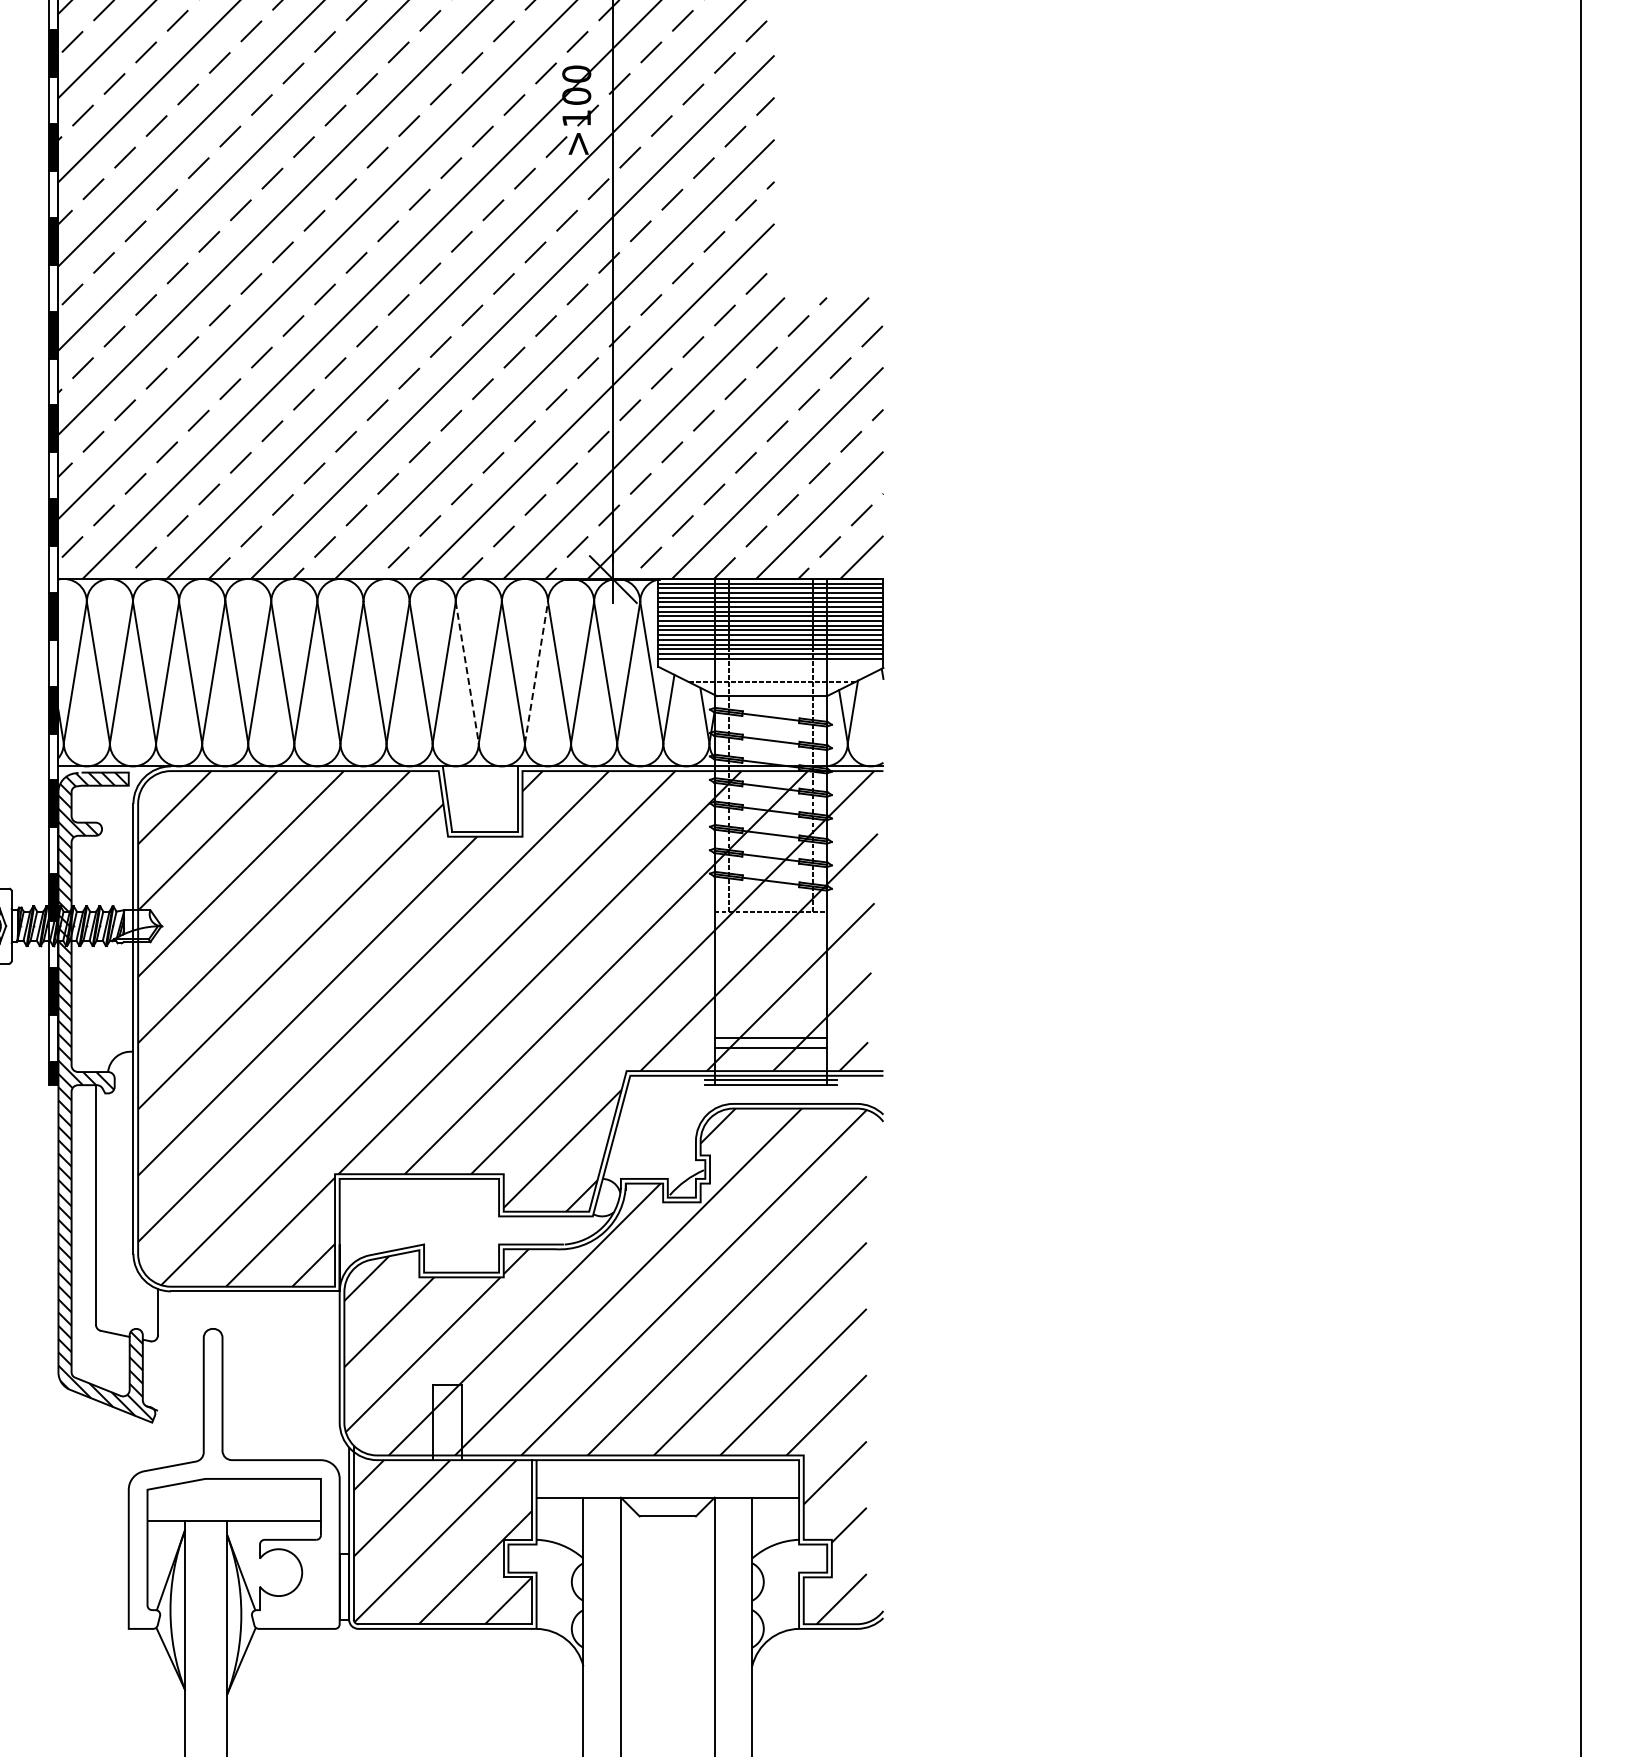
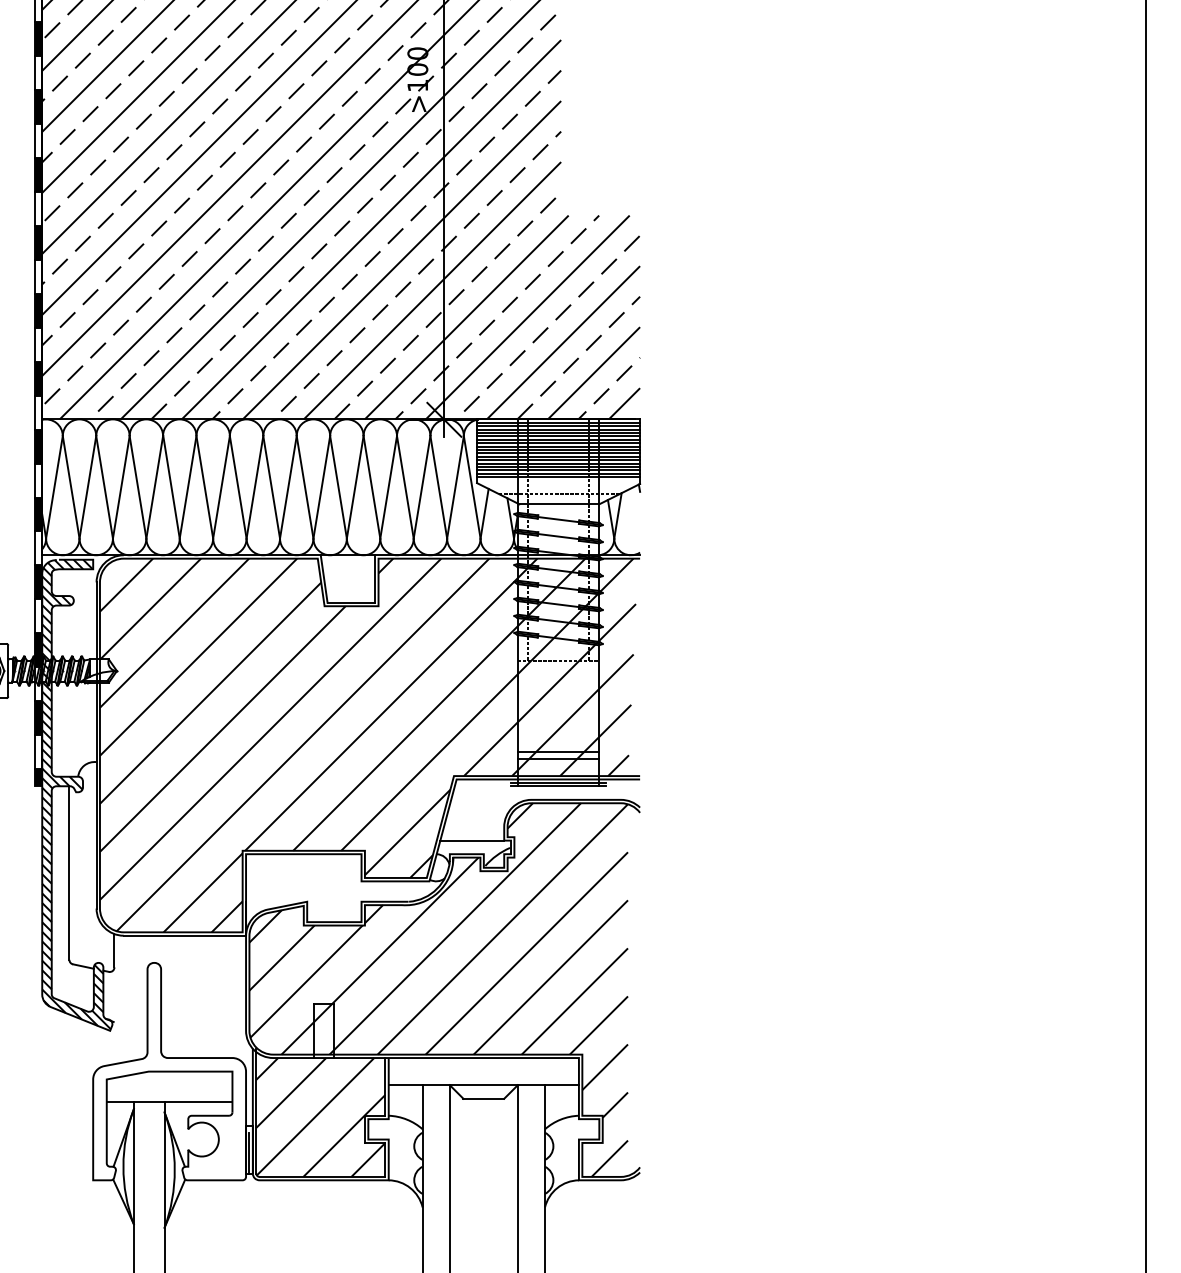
line: (467, 672) -> (338, 487), dashed -> solid
line: (536, 672) -> (388, 487), dashed -> solid
line: (651, 1160) -> (472, 840), added
line: (344, 1591) -> (249, 1153), added

